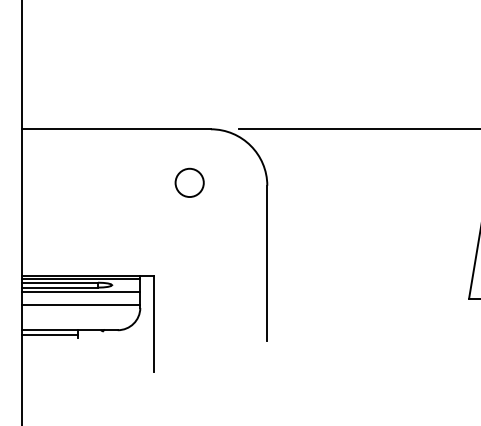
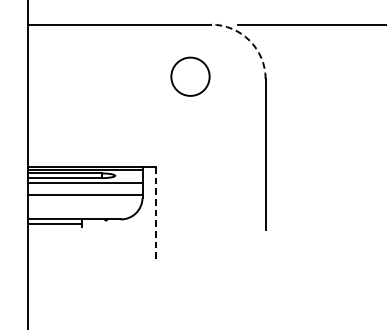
arc: (250, 145) -> (249, 40), solid -> dashed
circle: (189, 182) -> (190, 76), size x1.4
line: (154, 324) -> (156, 213), solid -> dashed

